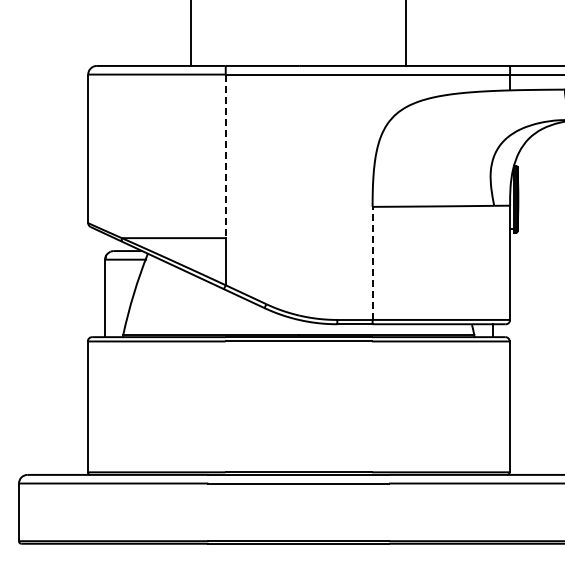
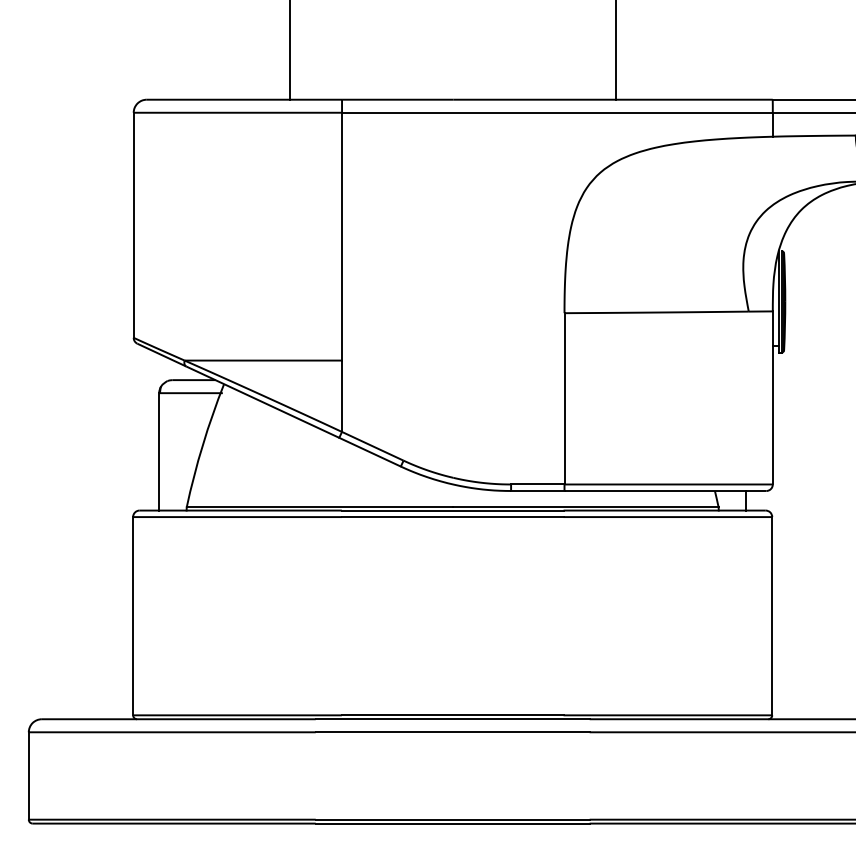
line: (225, 156) -> (341, 236), dashed -> solid
line: (372, 263) -> (564, 398), dashed -> solid

